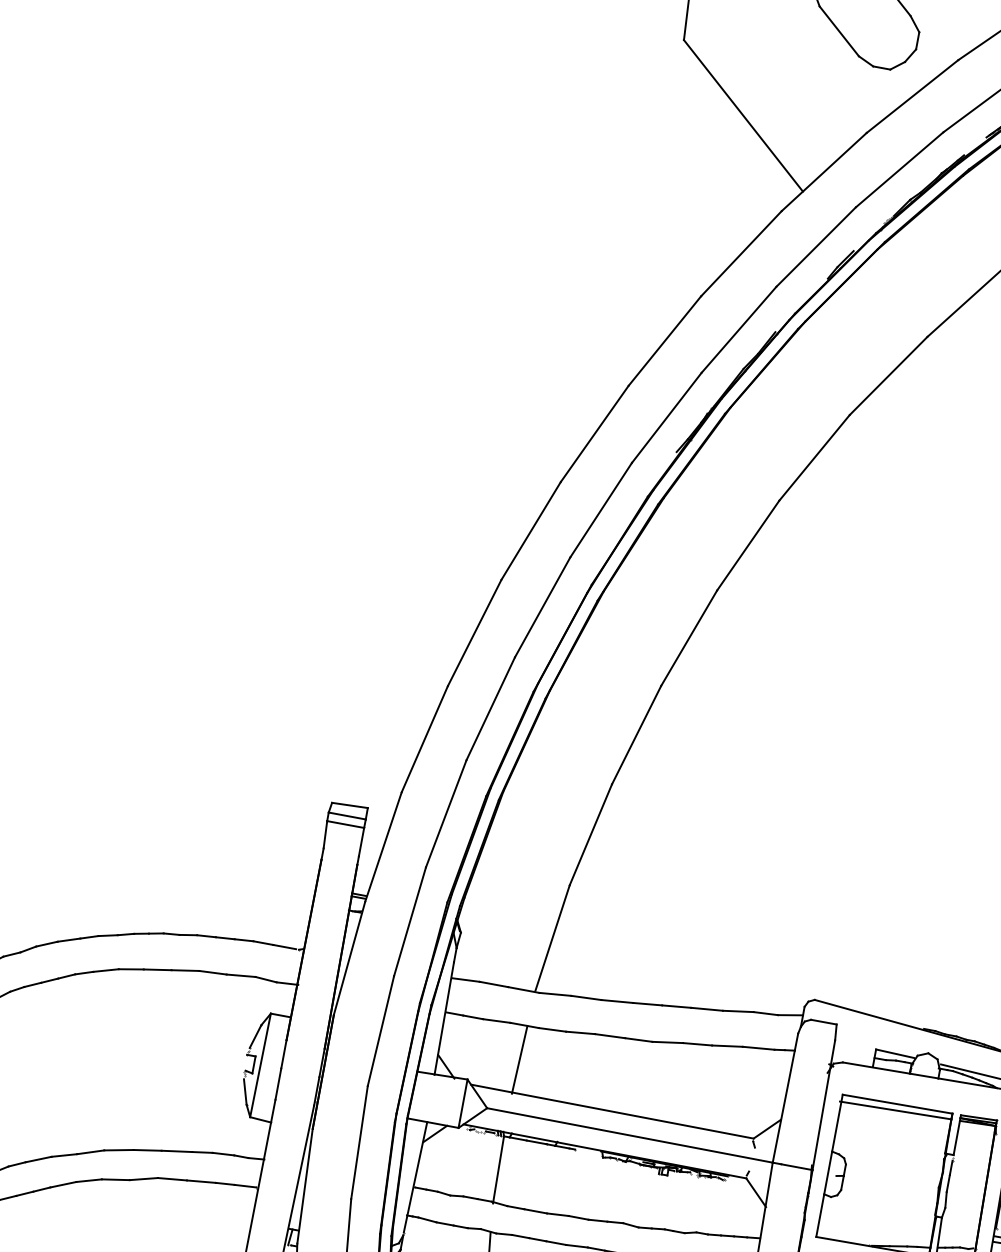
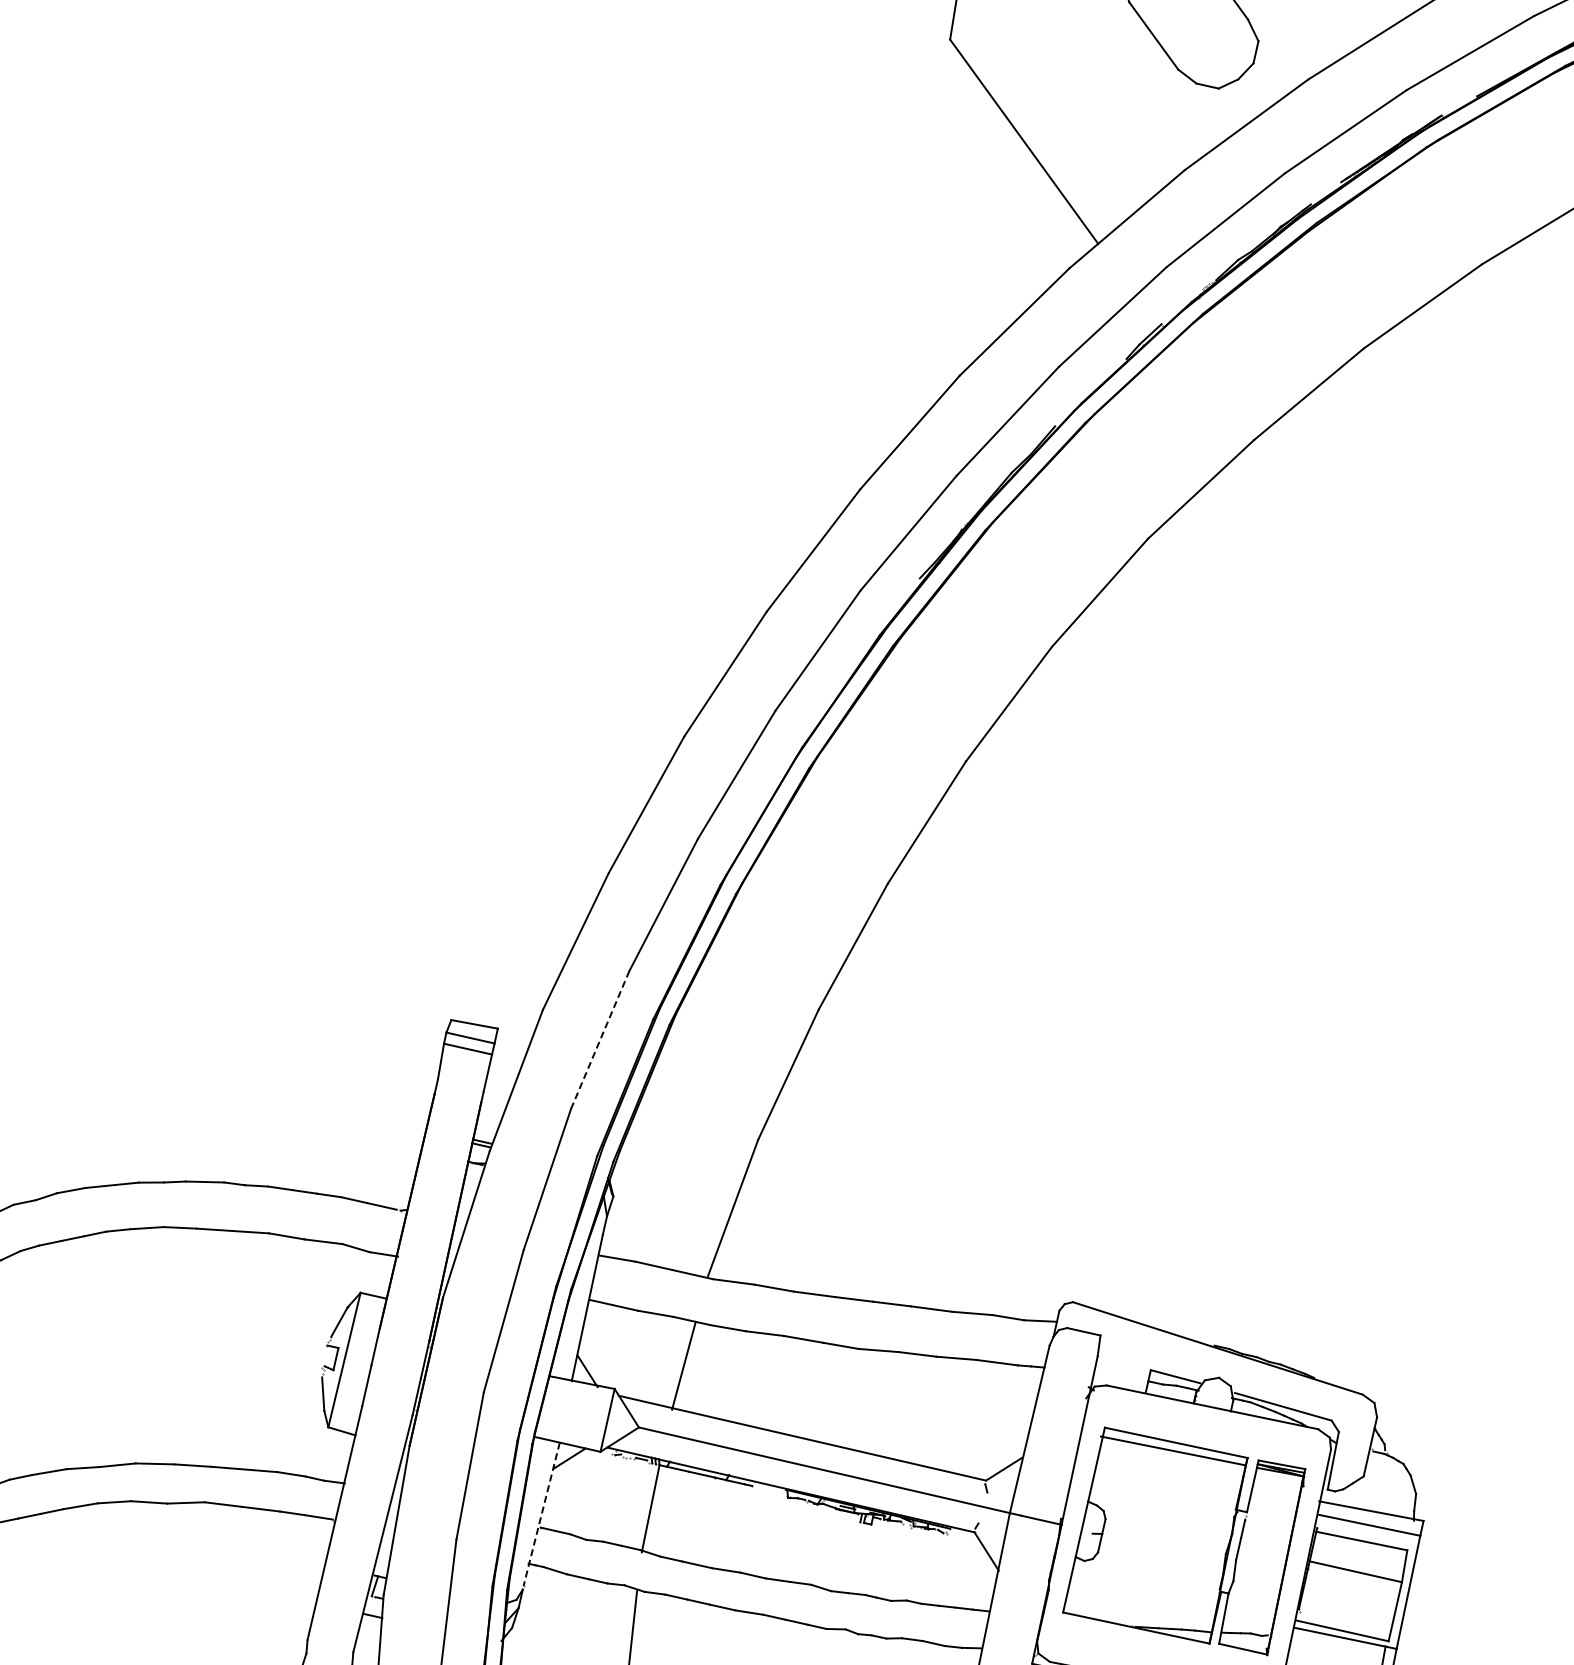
line: (445, 814) -> (599, 1040), solid -> dashed
line: (415, 1177) -> (541, 1514), solid -> dashed

